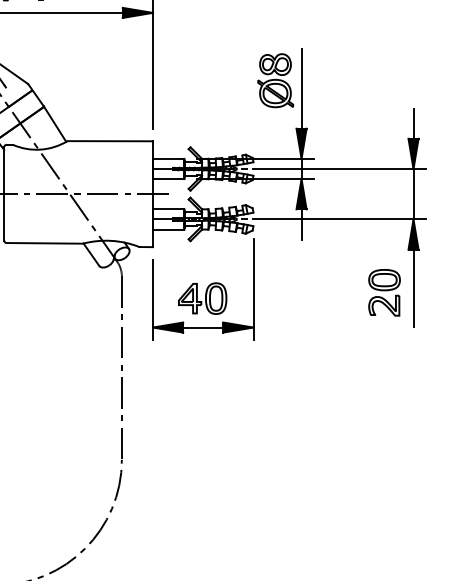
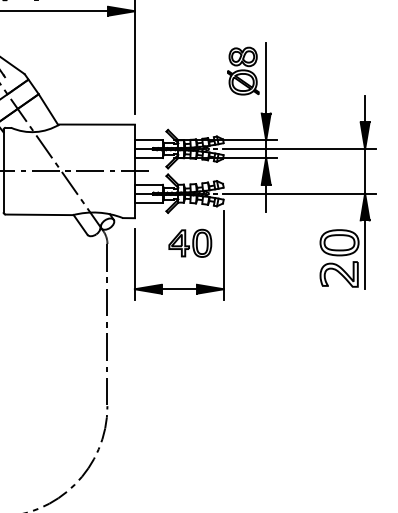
part: (384, 292) -> (339, 258), size x1.4
part: (202, 298) -> (190, 243), moved

